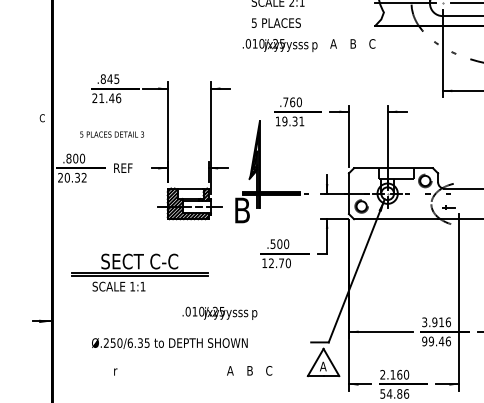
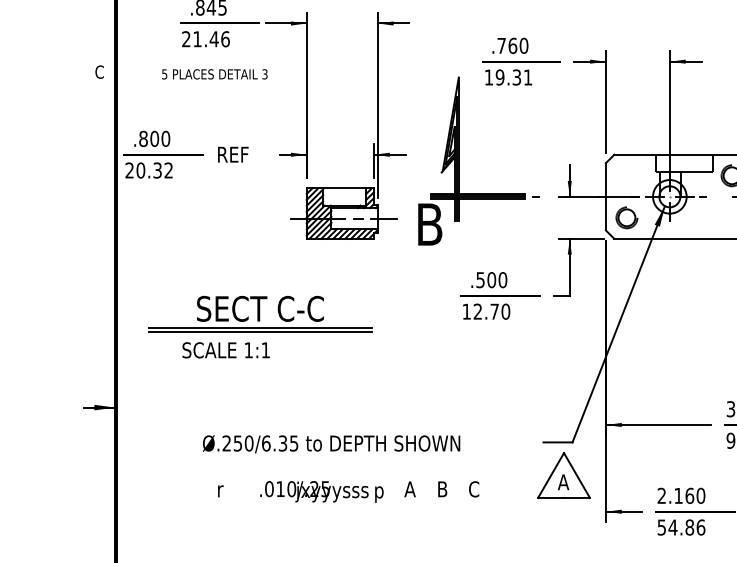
text: (111, 134) -> (213, 74), moved
text: (219, 312) -> (321, 490), moved
text: (169, 343) -> (331, 444), moved

